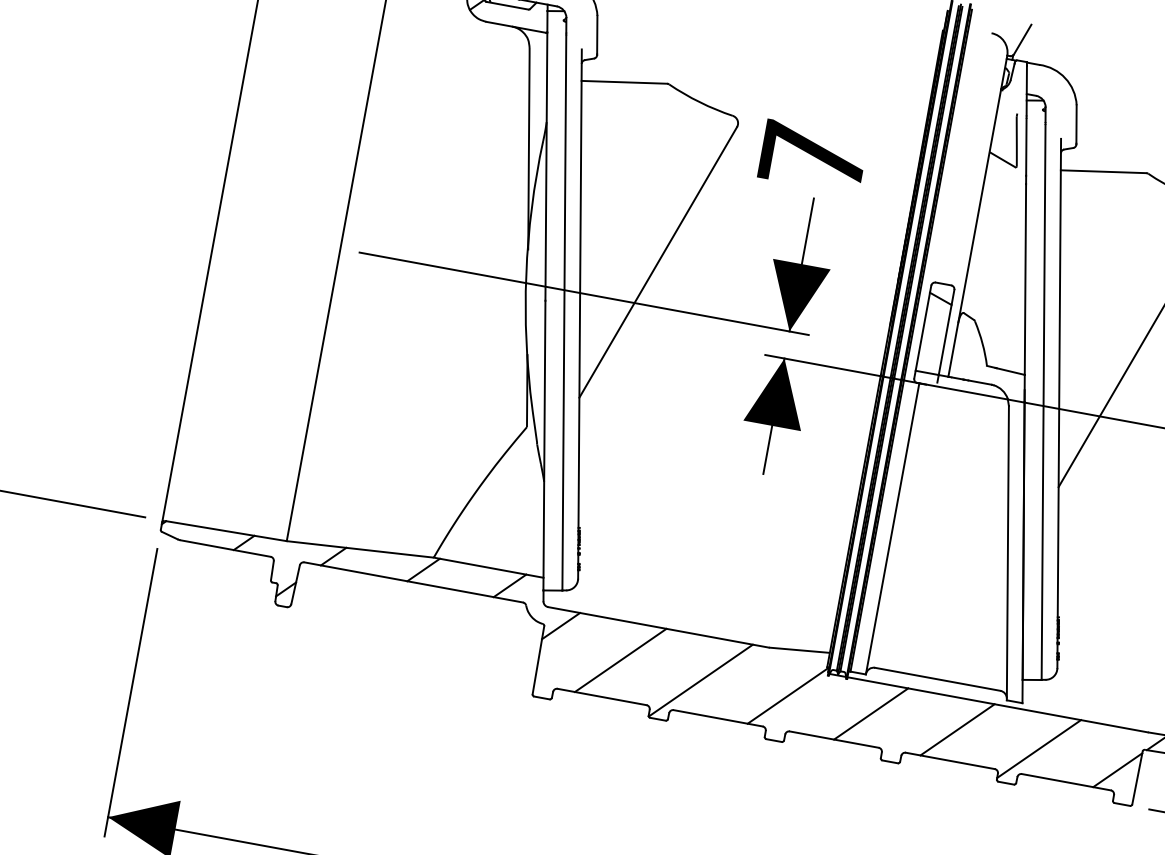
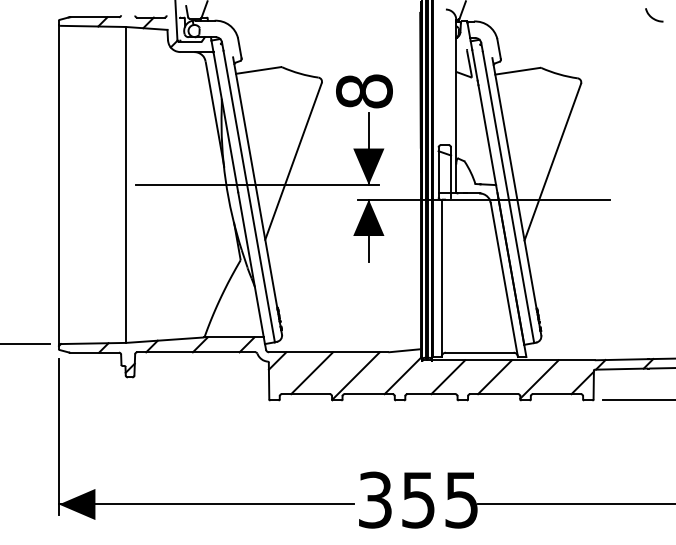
text: (813, 157) -> (364, 91), 7 -> 8

